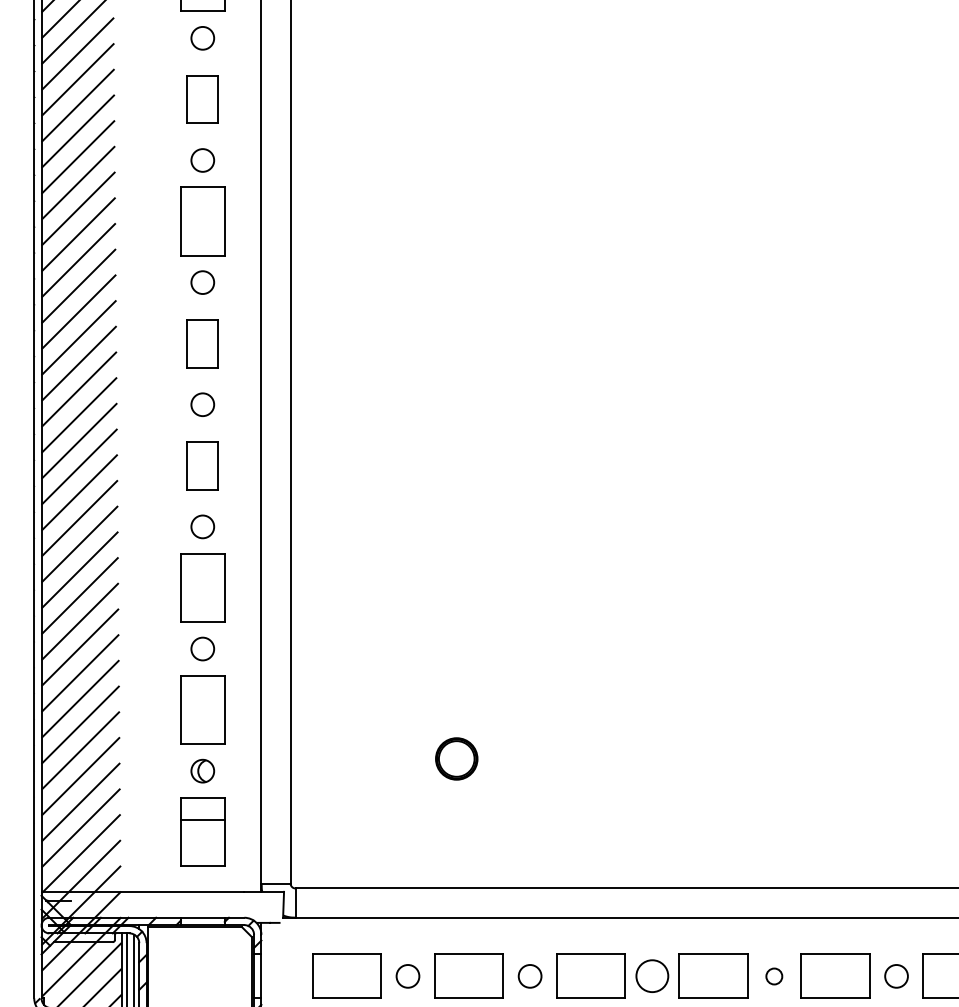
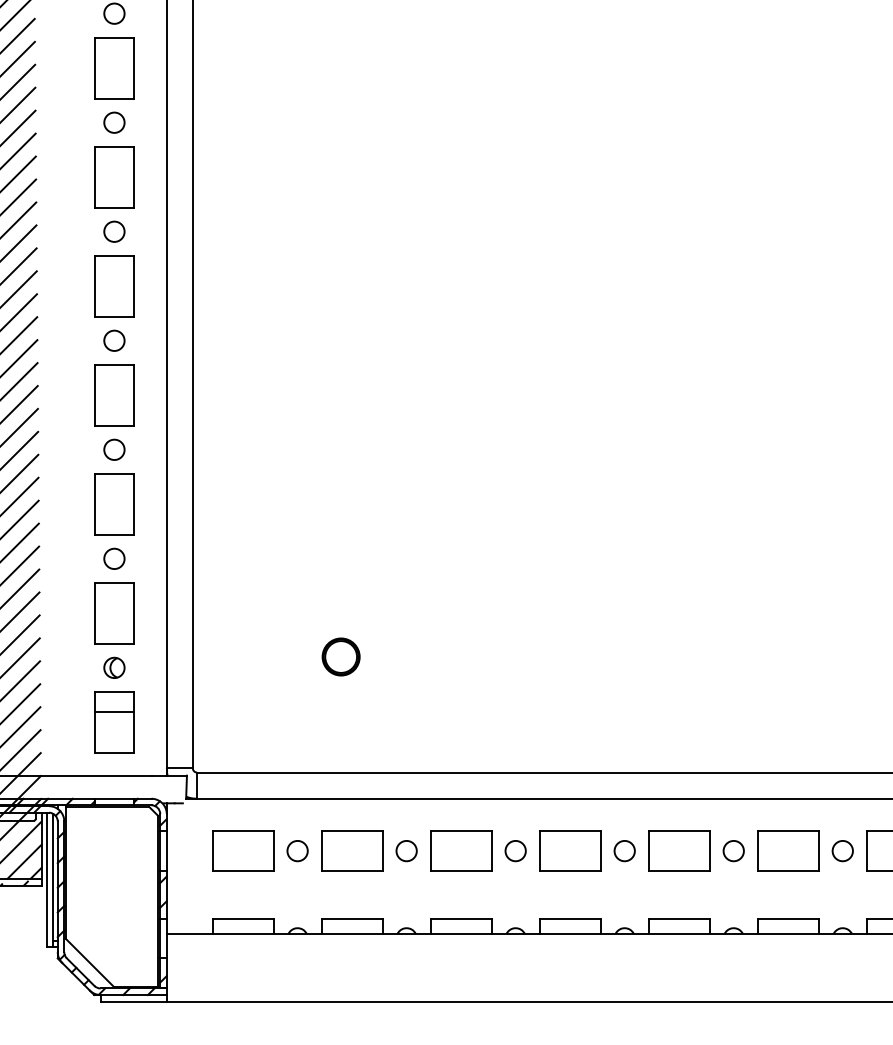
part: (202, 99) -> (114, 68), size x1.43
part: (202, 343) -> (114, 286), size x1.43
part: (202, 466) -> (114, 395), size x1.43
circle: (652, 976) -> (515, 851), size x0.71
circle: (774, 976) -> (624, 851), size x1.43

